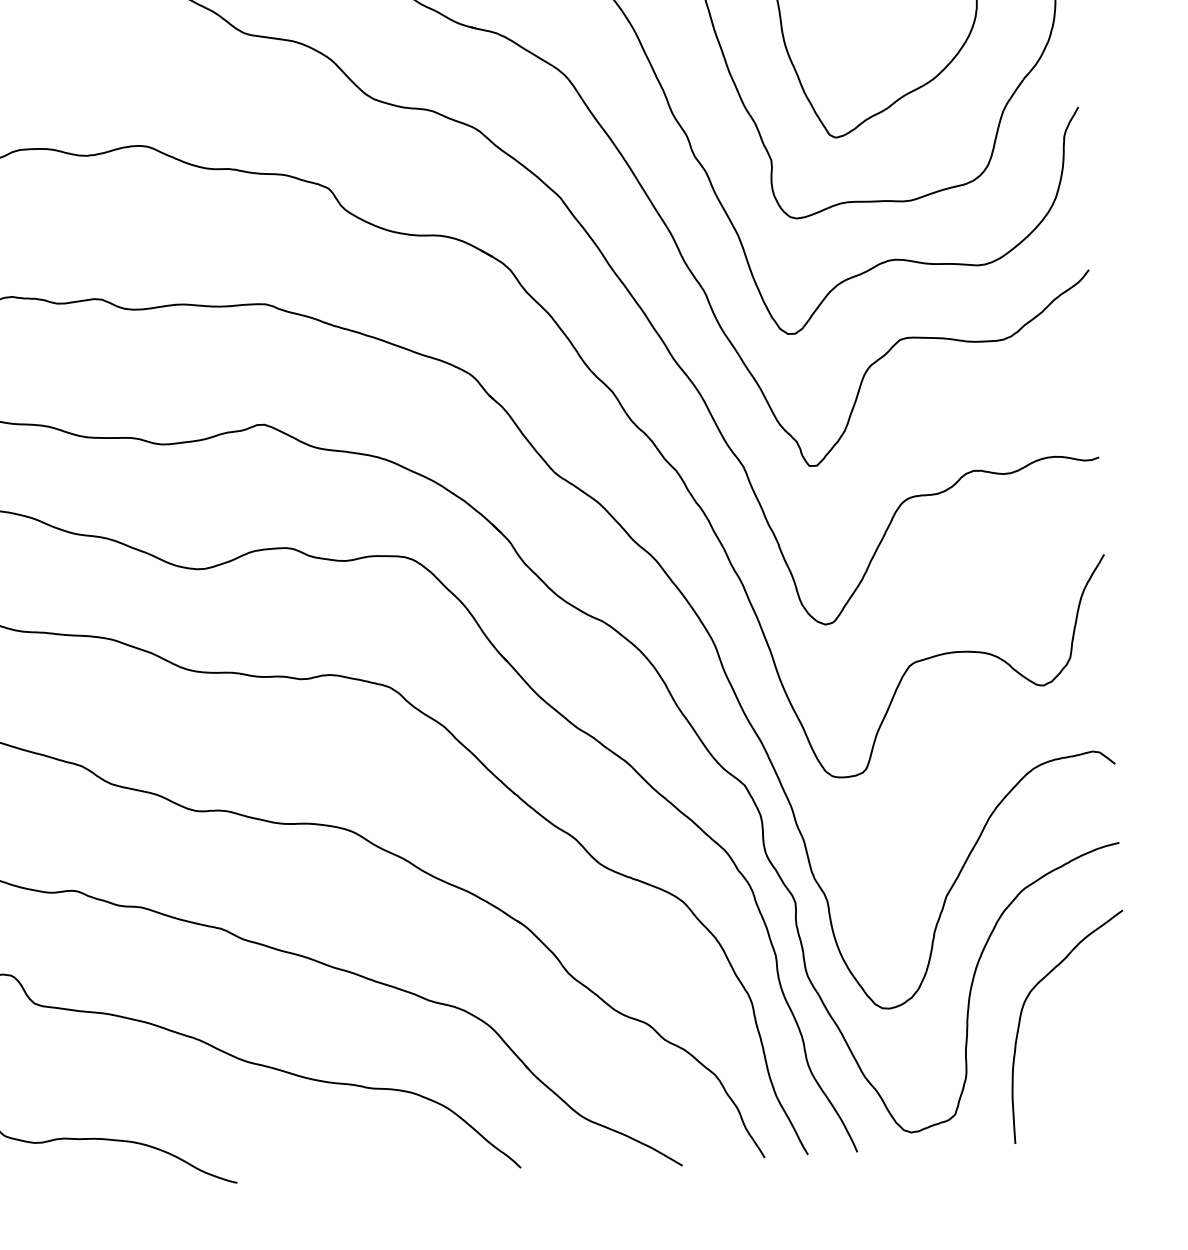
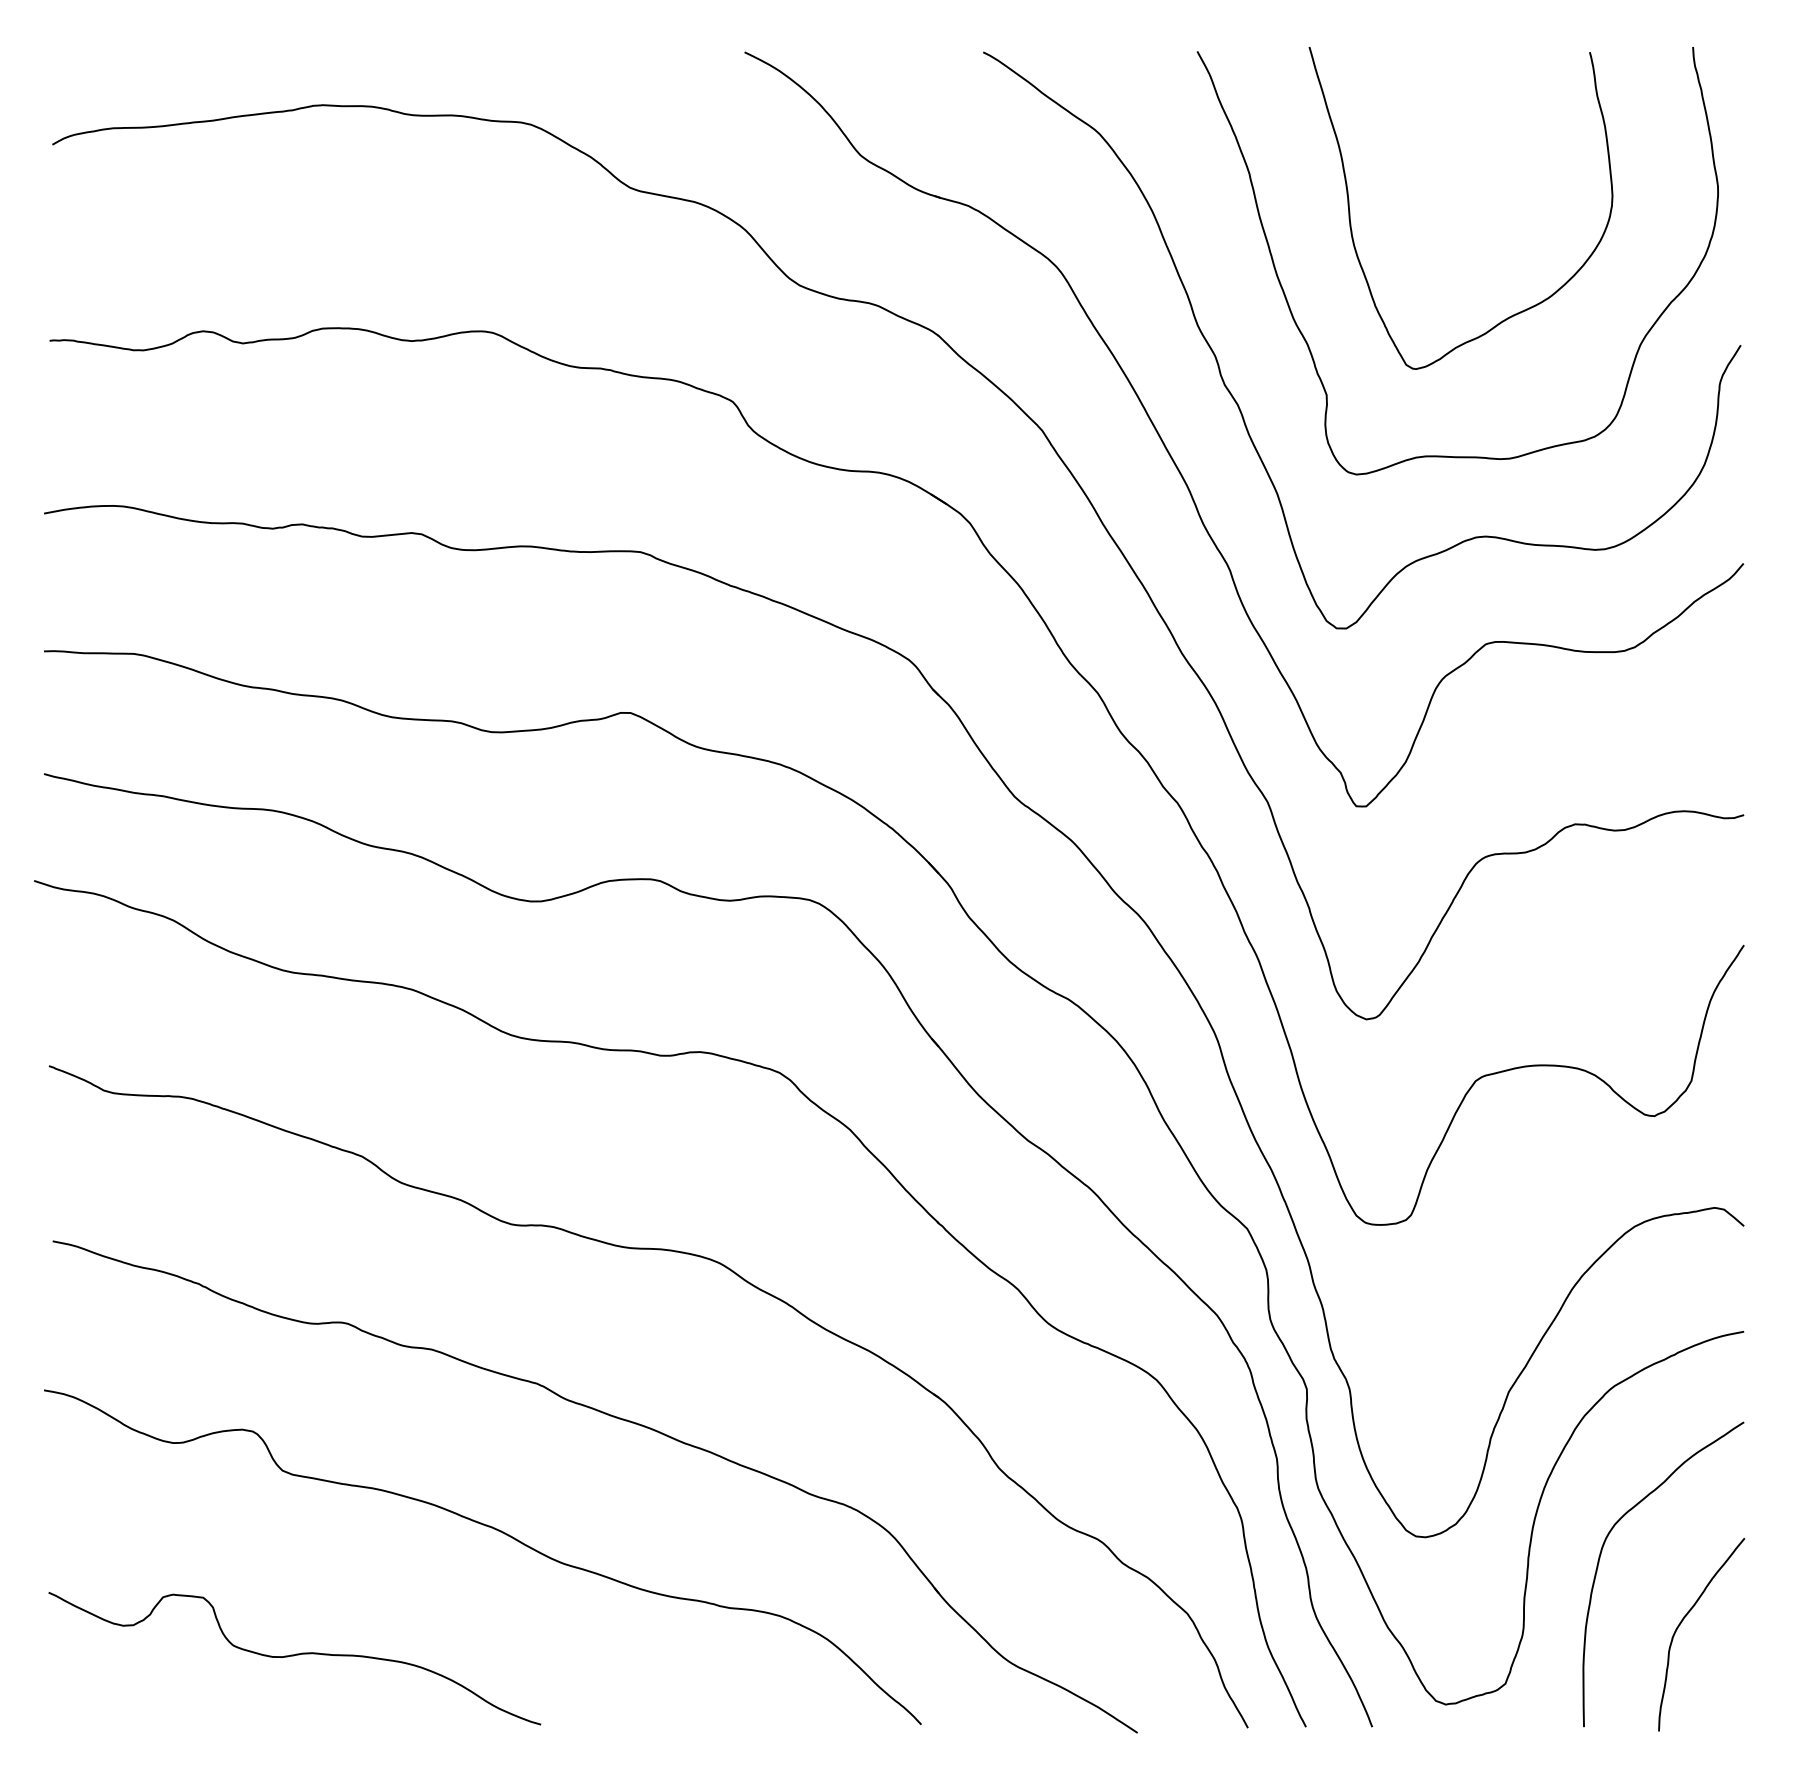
curve: (1084, 1062) -> (1682, 1622), added

